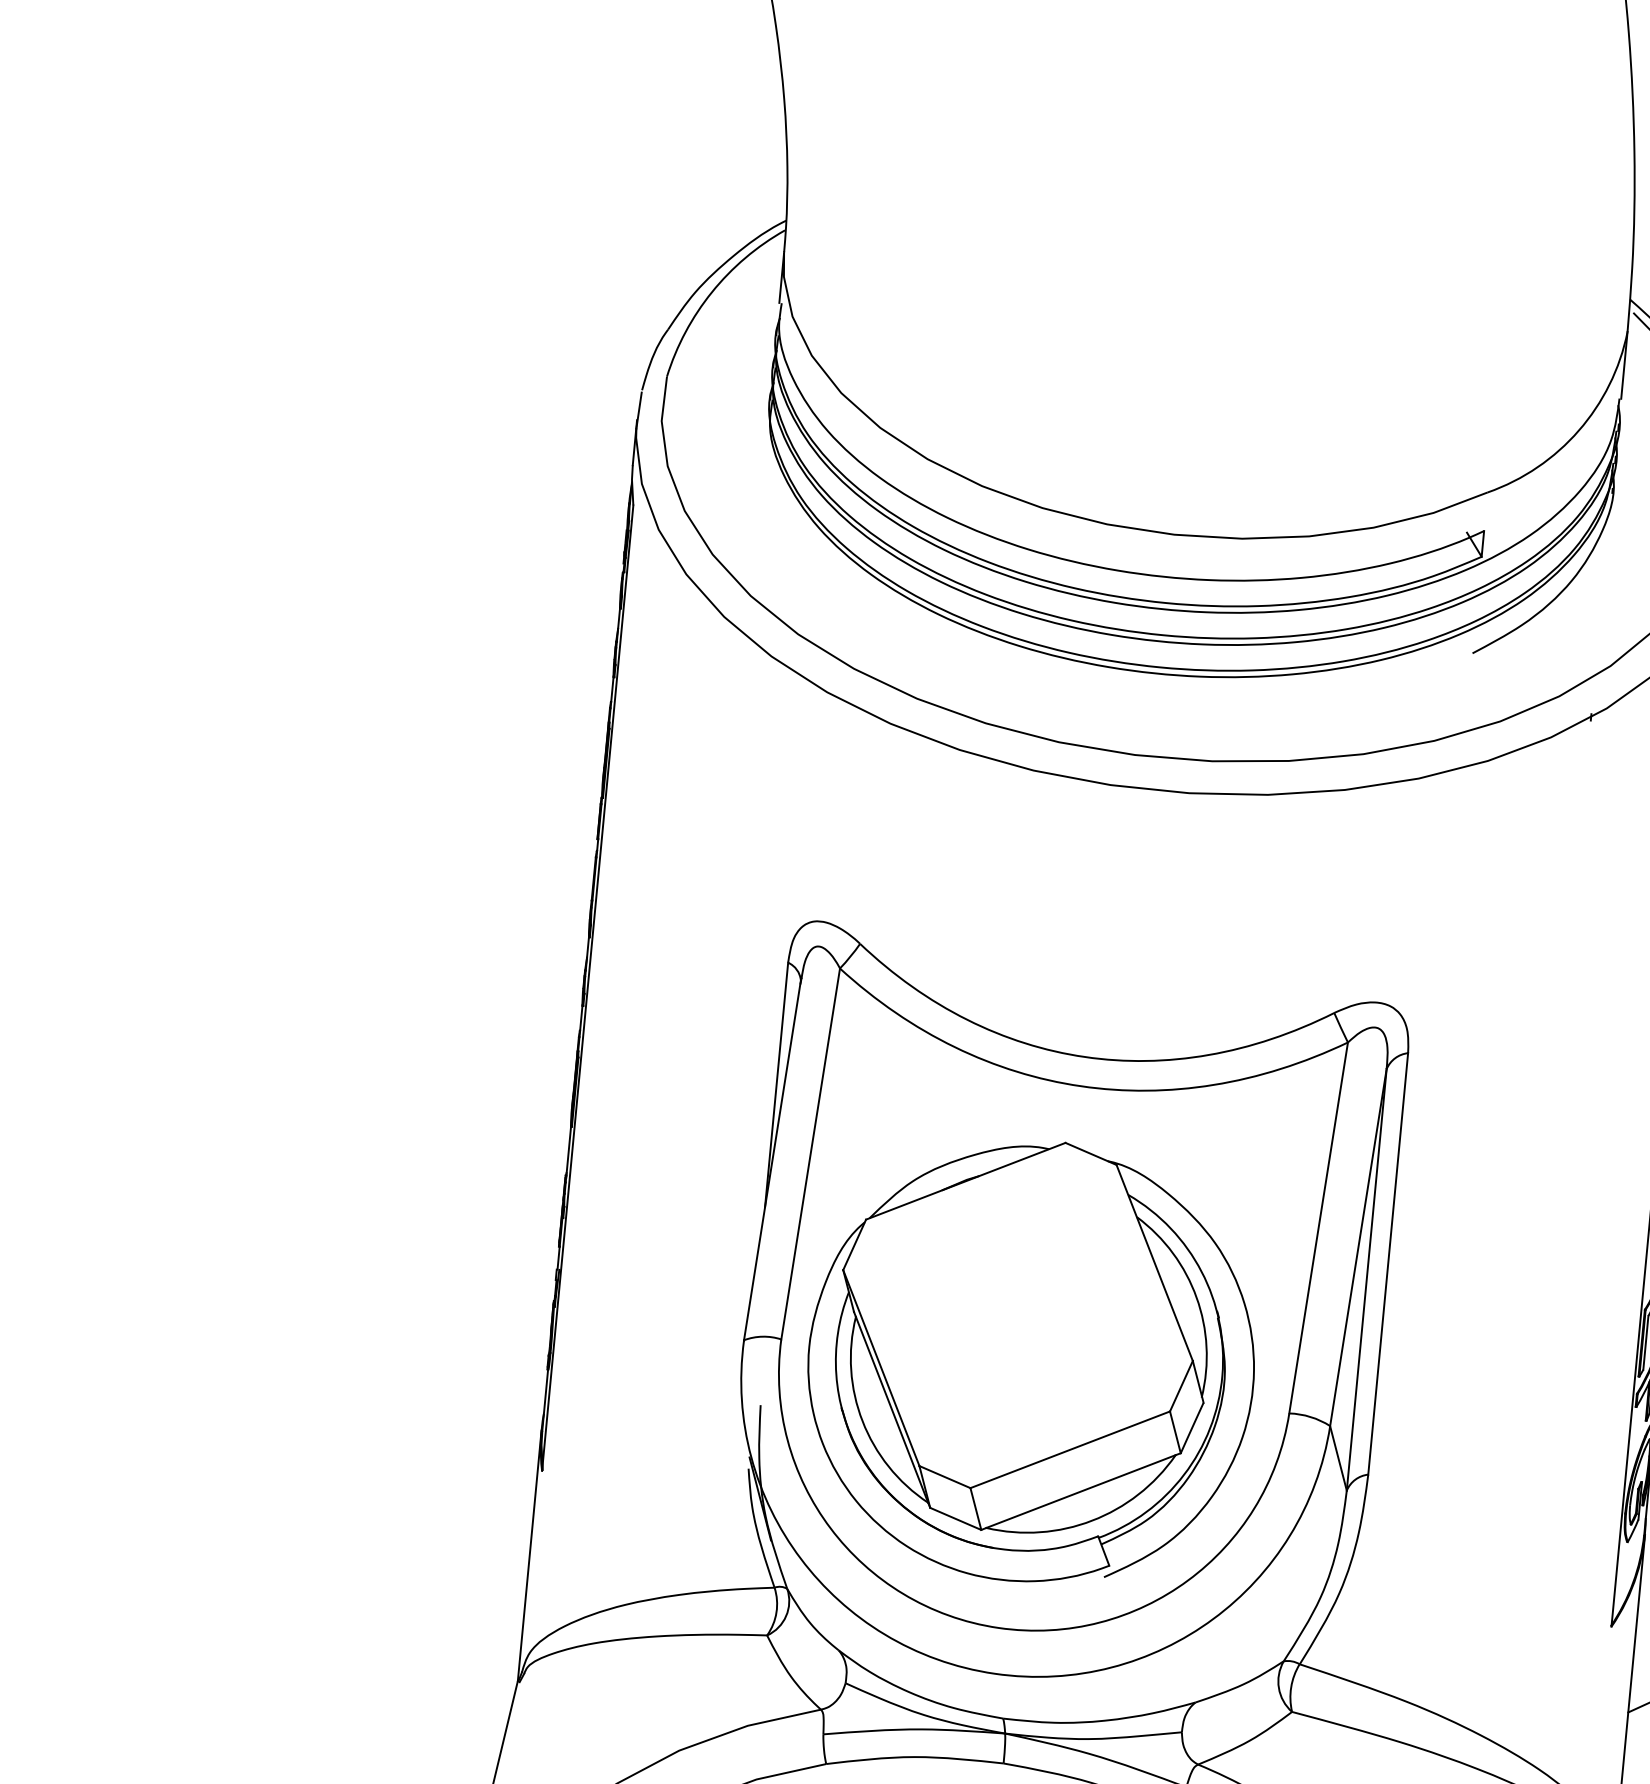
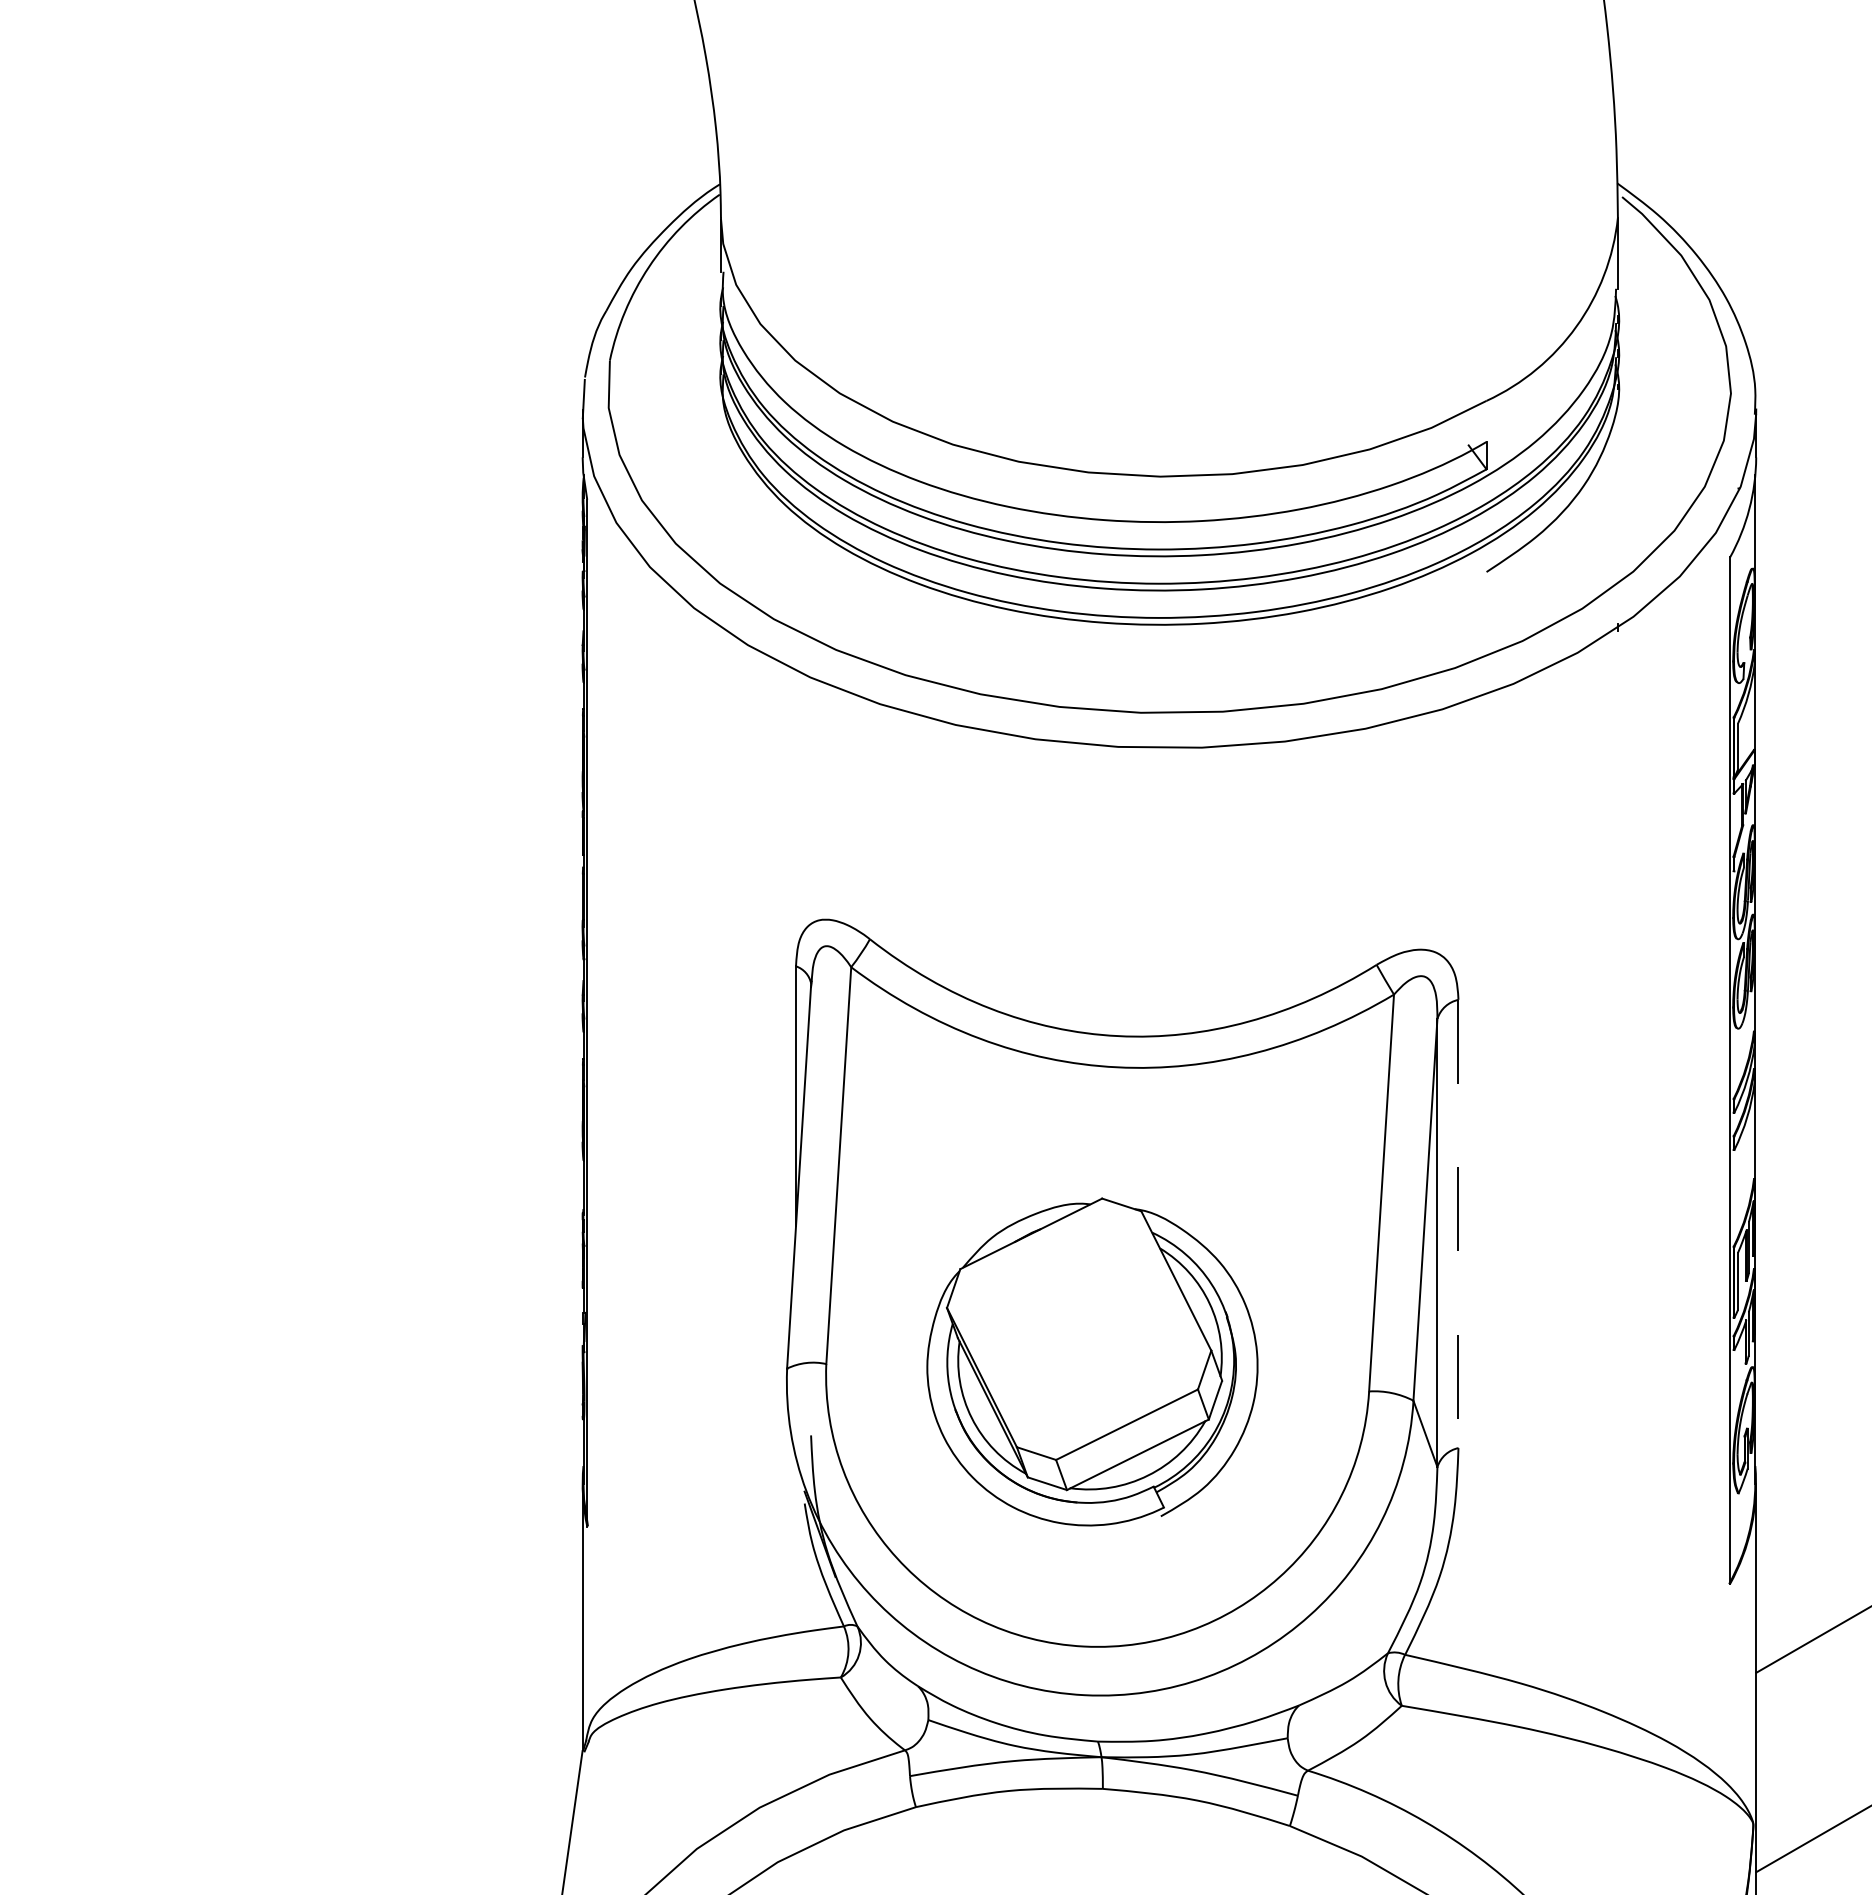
line: (1388, 1264) -> (1458, 1224), solid -> dashed
part: (1031, 1360) -> (1092, 1361), size x0.7

